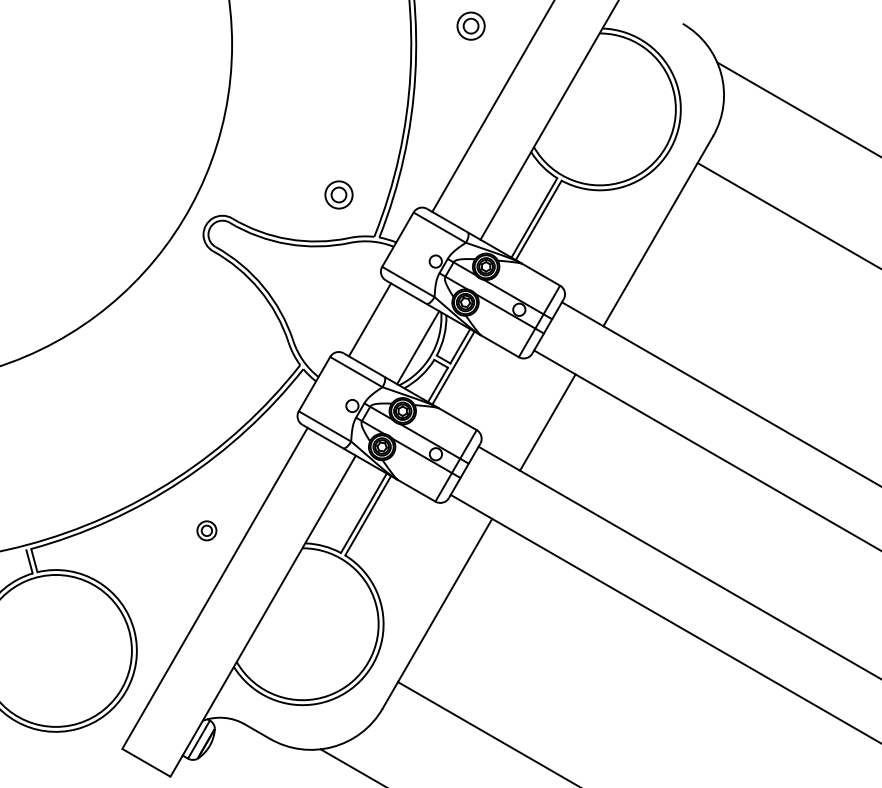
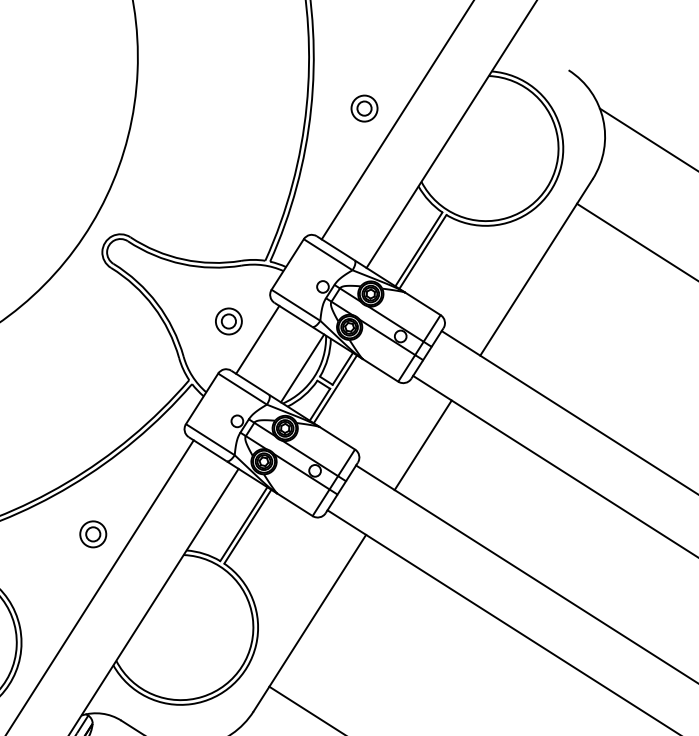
part: (470, 25) -> (363, 107), moved
part: (338, 194) -> (228, 321), moved
part: (206, 530) -> (92, 534), size x1.43

